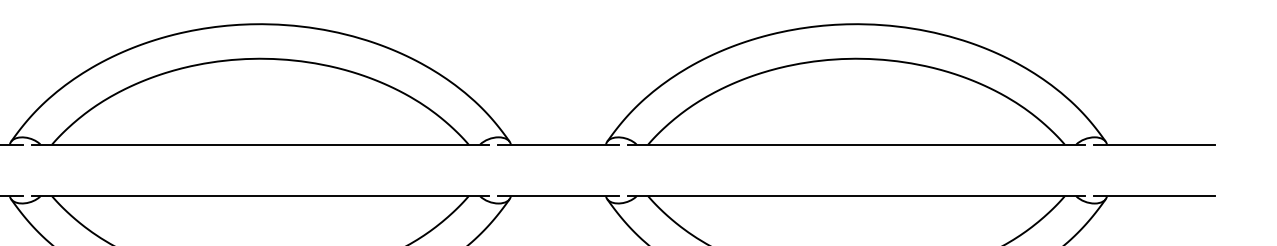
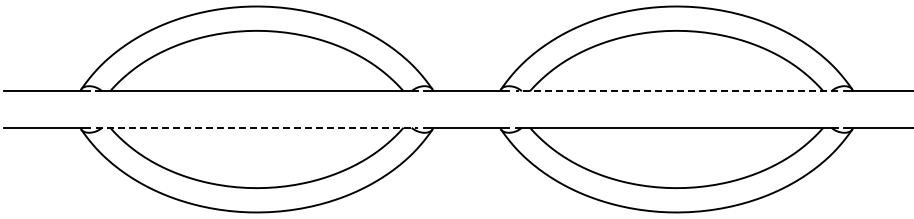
line: (856, 144) -> (676, 91), solid -> dashed
line: (261, 196) -> (257, 127), solid -> dashed

